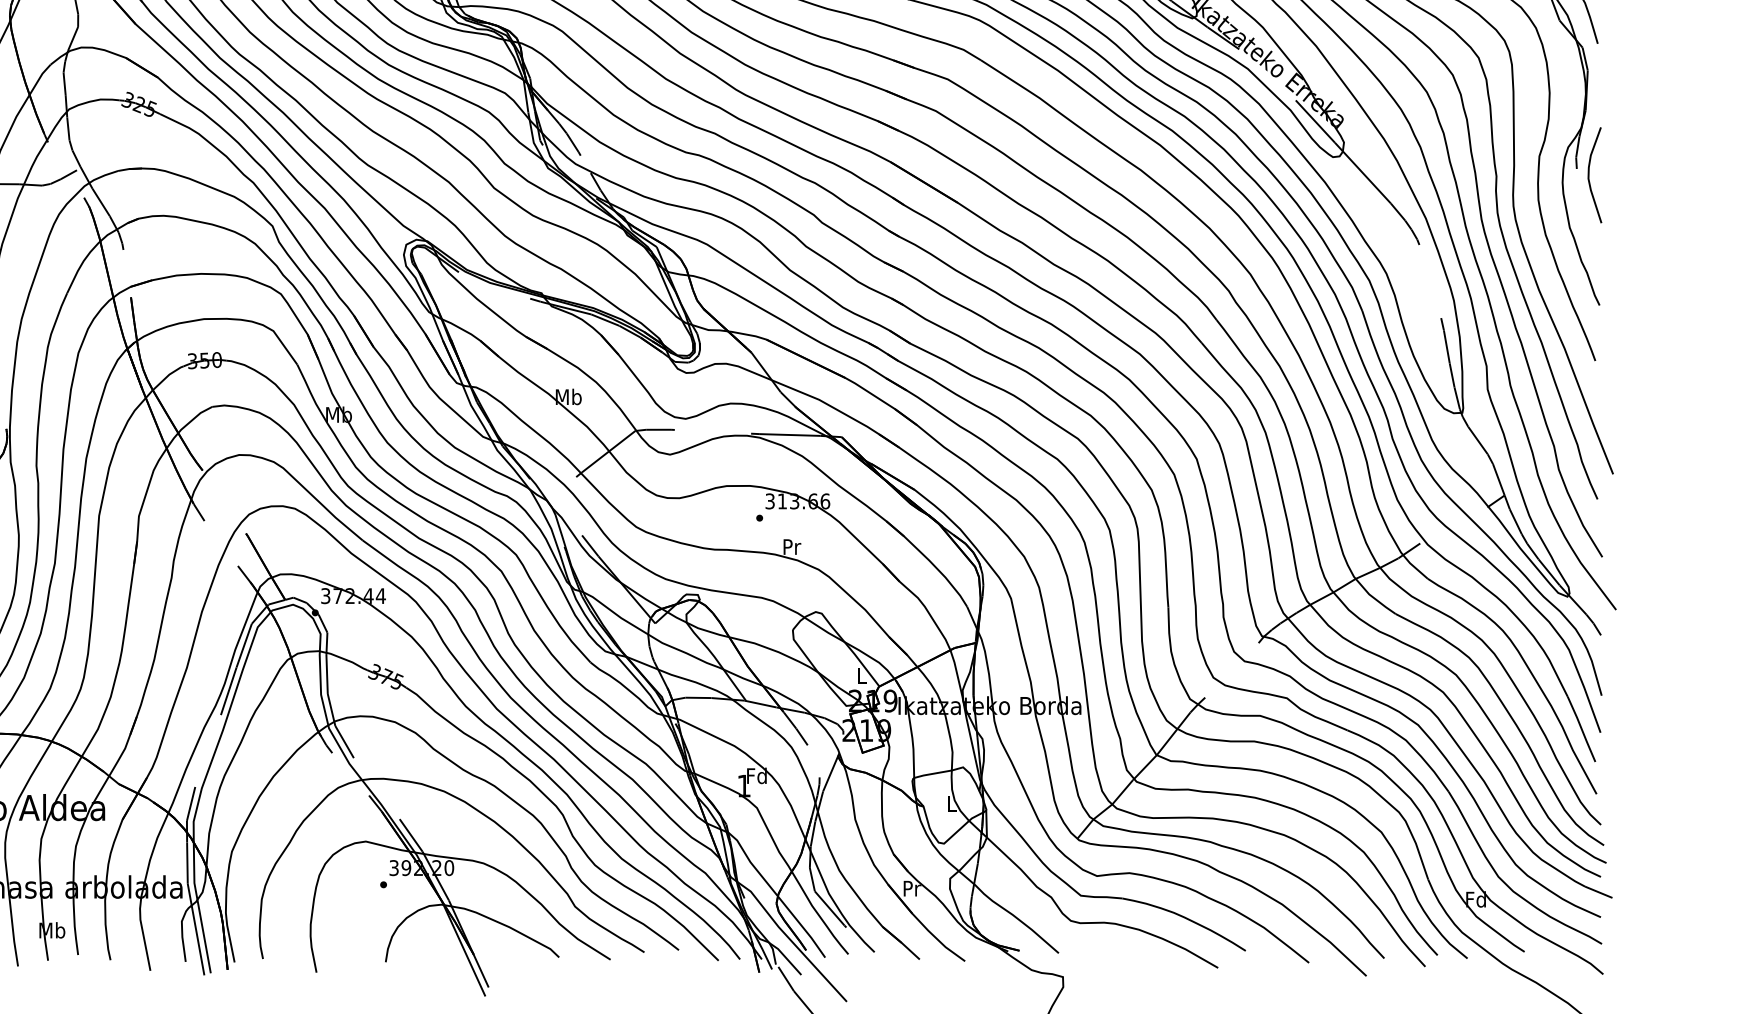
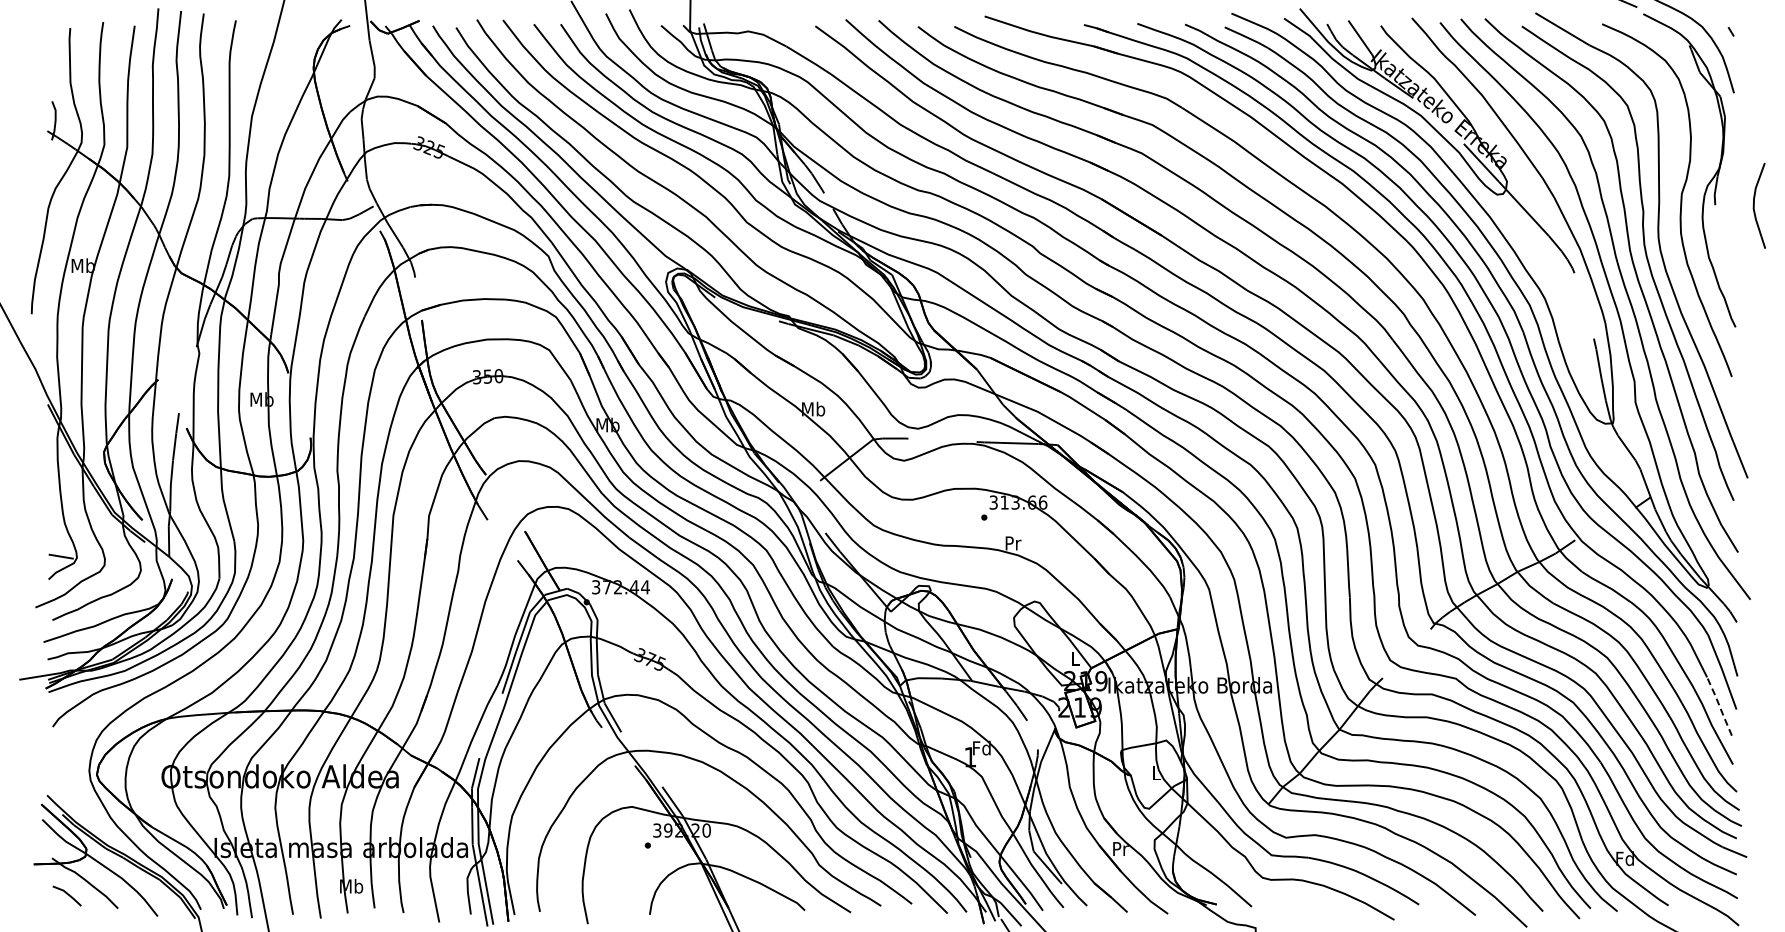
curve: (1589, 174) -> (1754, 205), moved
line: (1581, 729) -> (1719, 706), solid -> dashed

